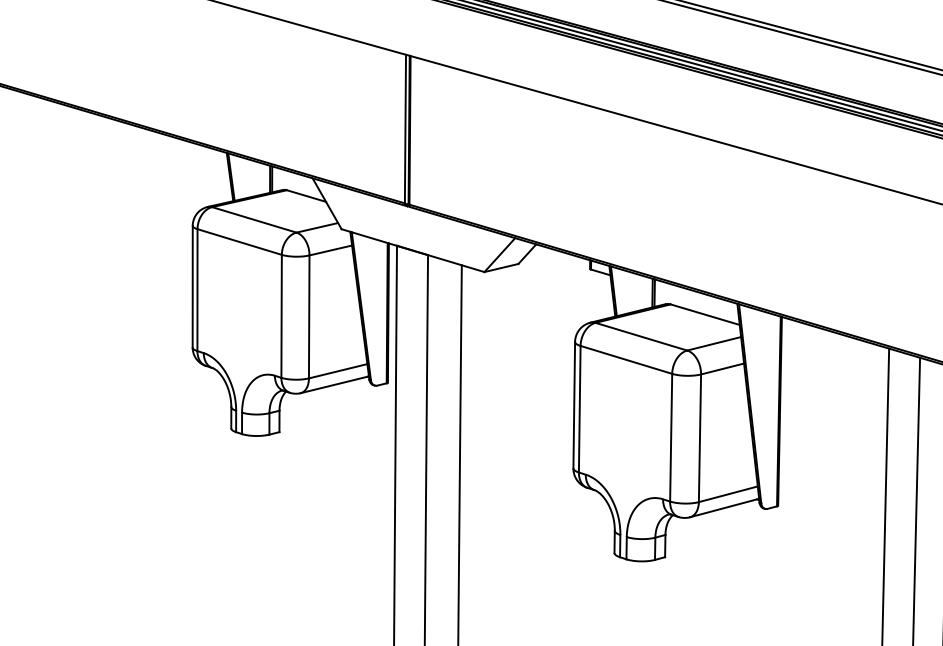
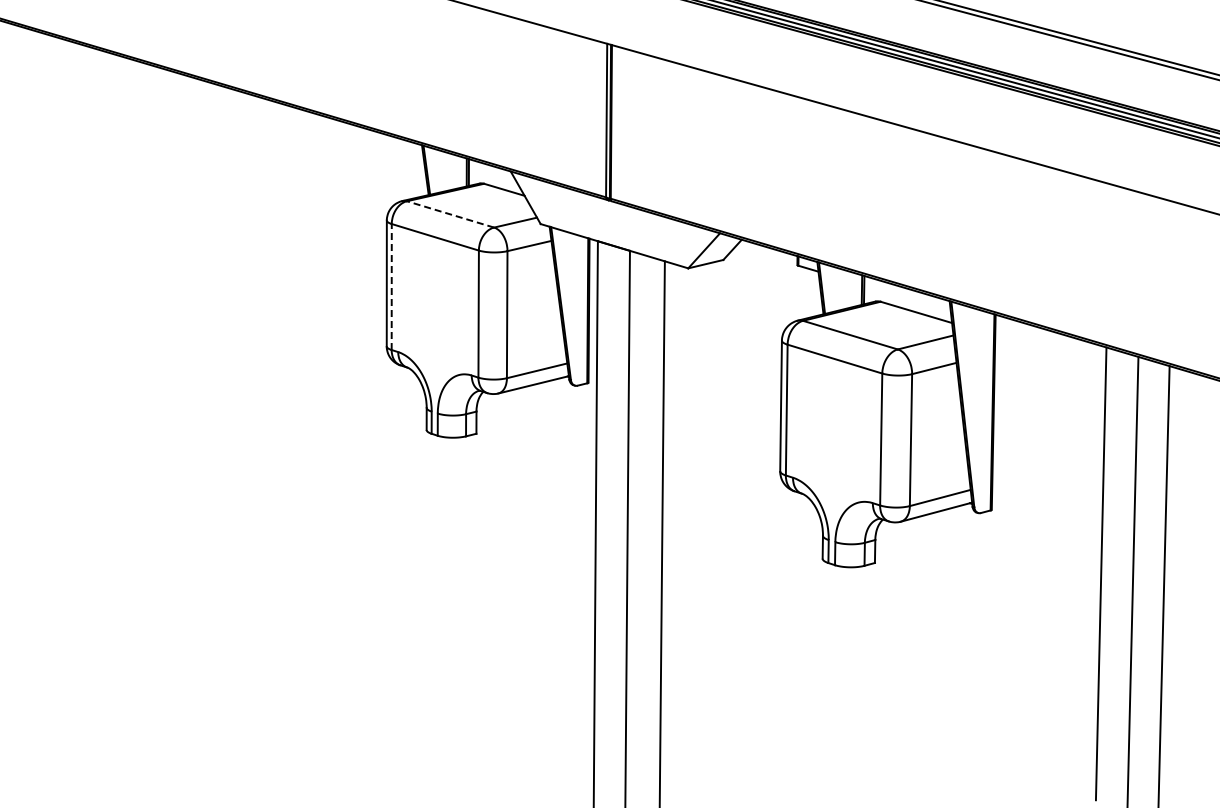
line: (254, 219) -> (450, 214), solid -> dashed
line: (197, 290) -> (391, 287), solid -> dashed

